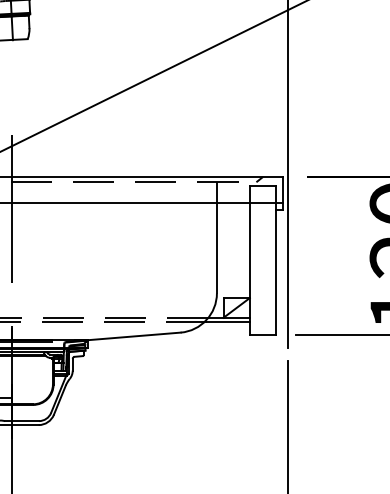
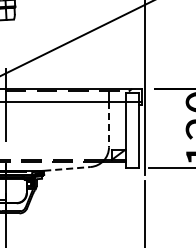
line: (217, 247) -> (109, 124), solid -> dashed
line: (136, 335) -> (68, 168), solid -> dashed

